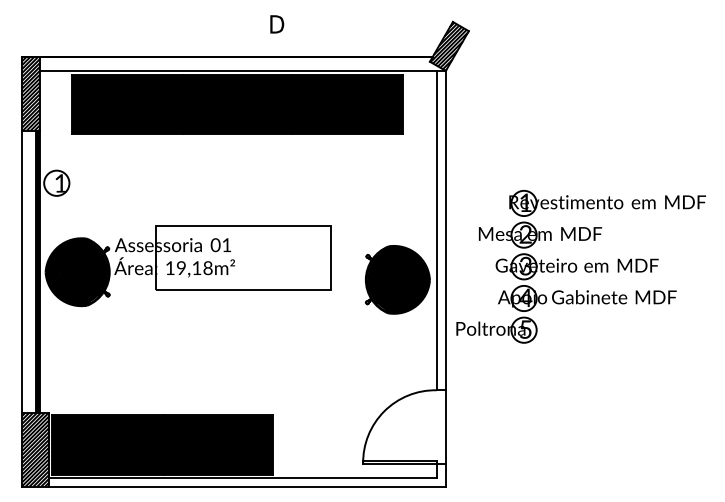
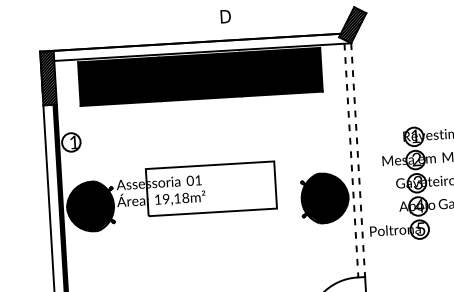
line: (436, 230) -> (351, 160), solid -> dashed
line: (445, 230) -> (357, 160), solid -> dashed

